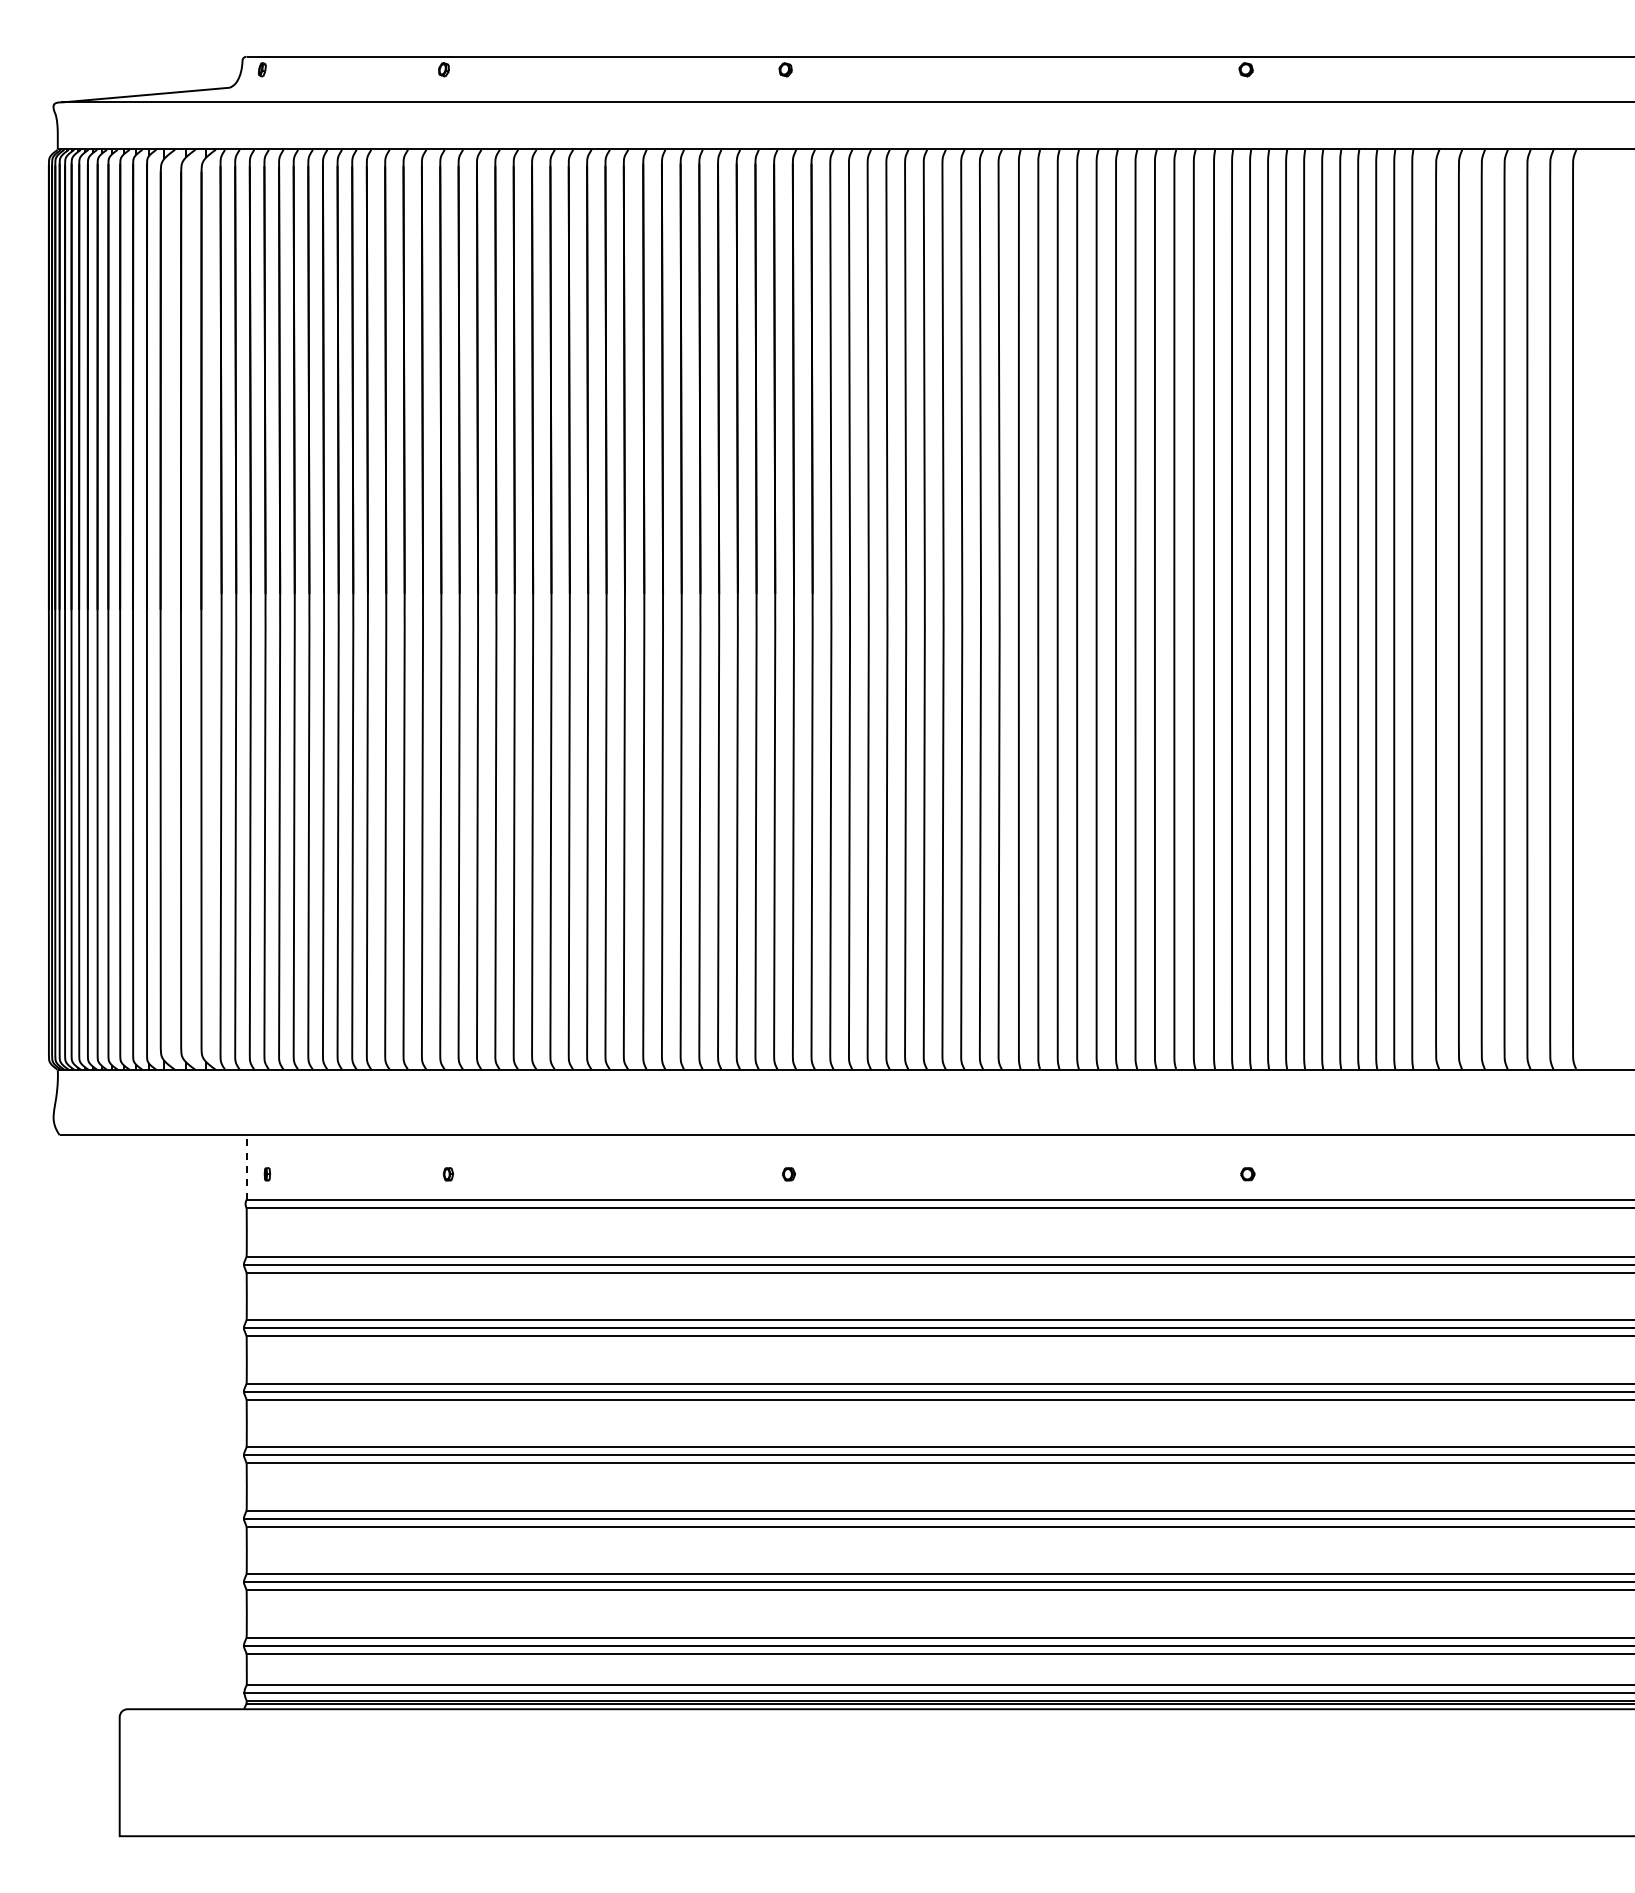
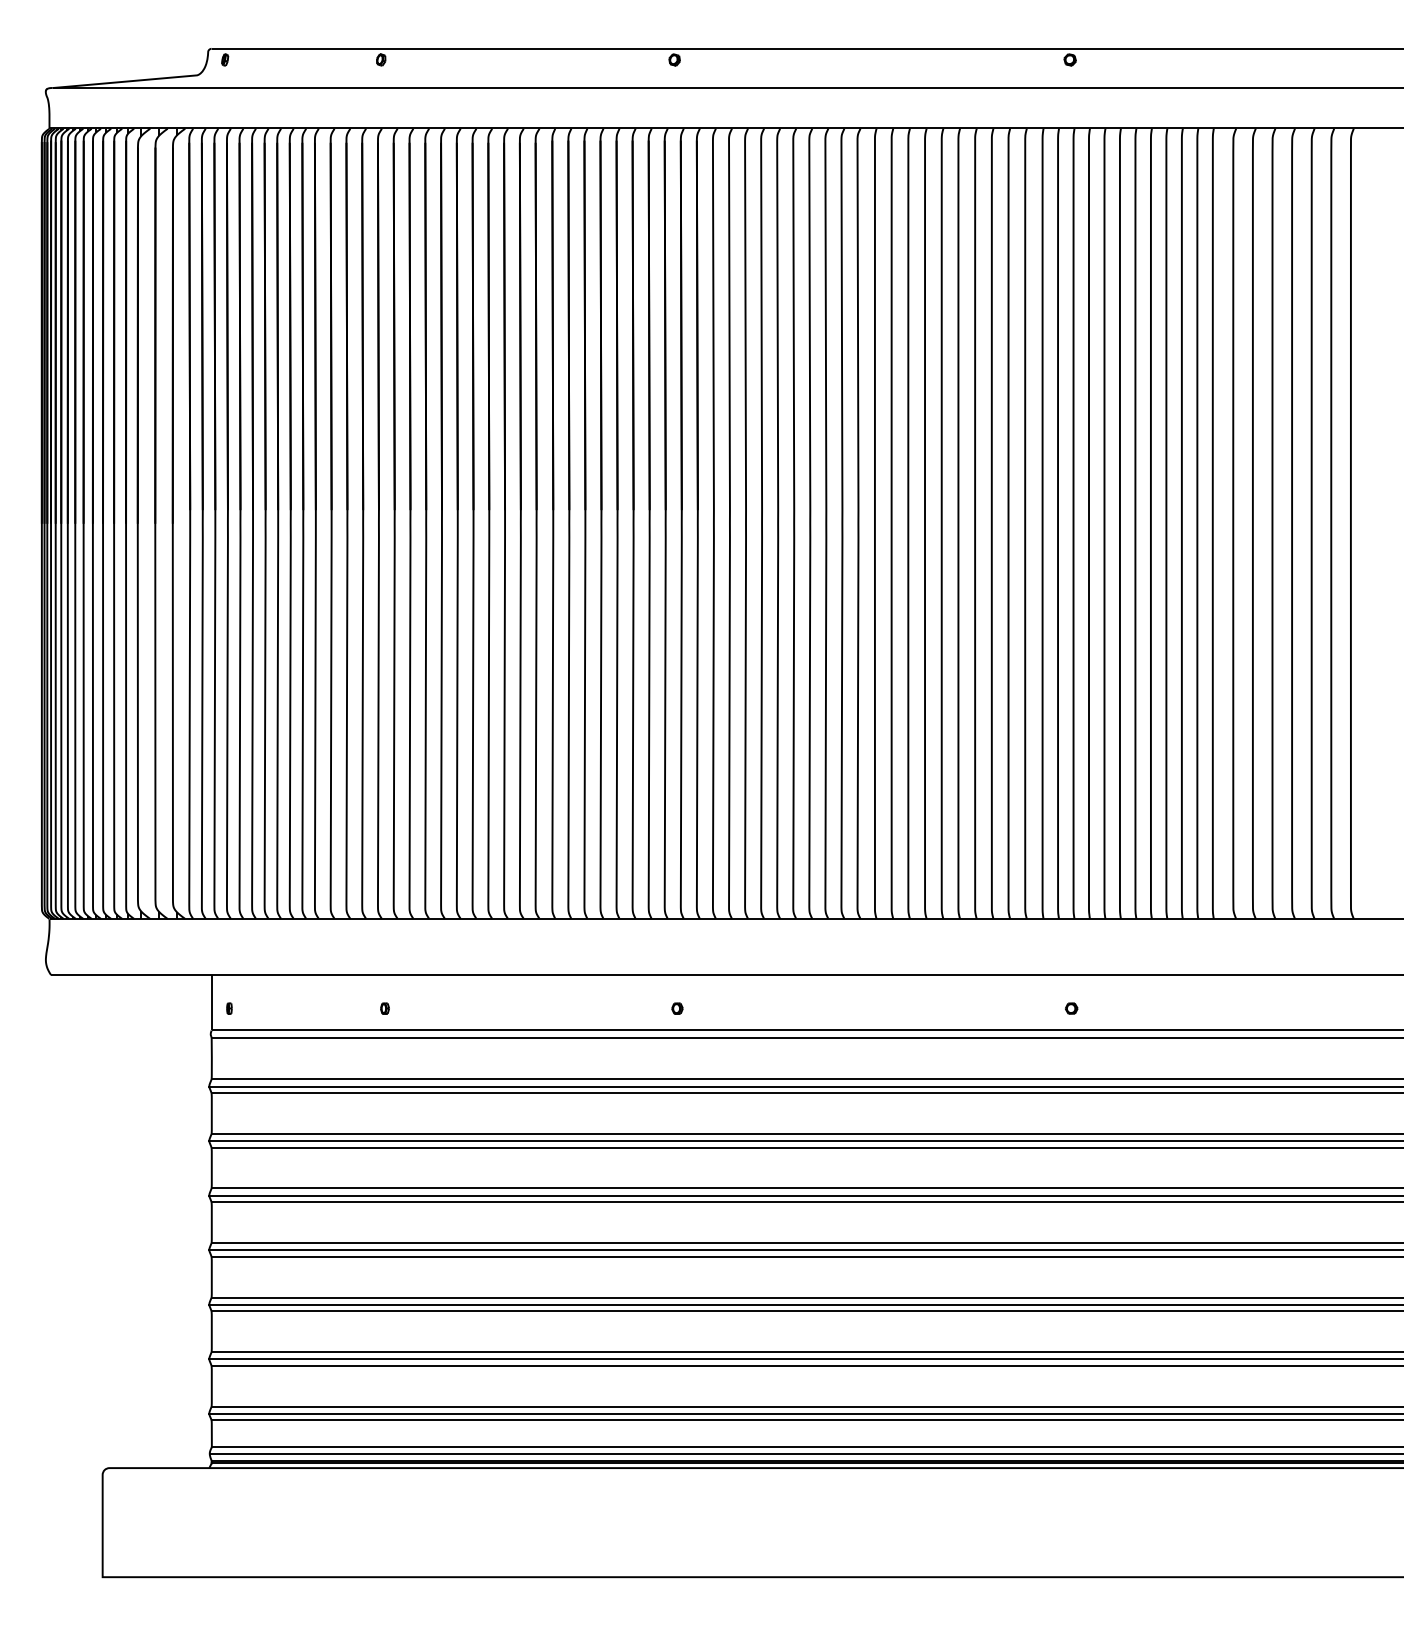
line: (246, 1166) -> (211, 1001), dashed -> solid

